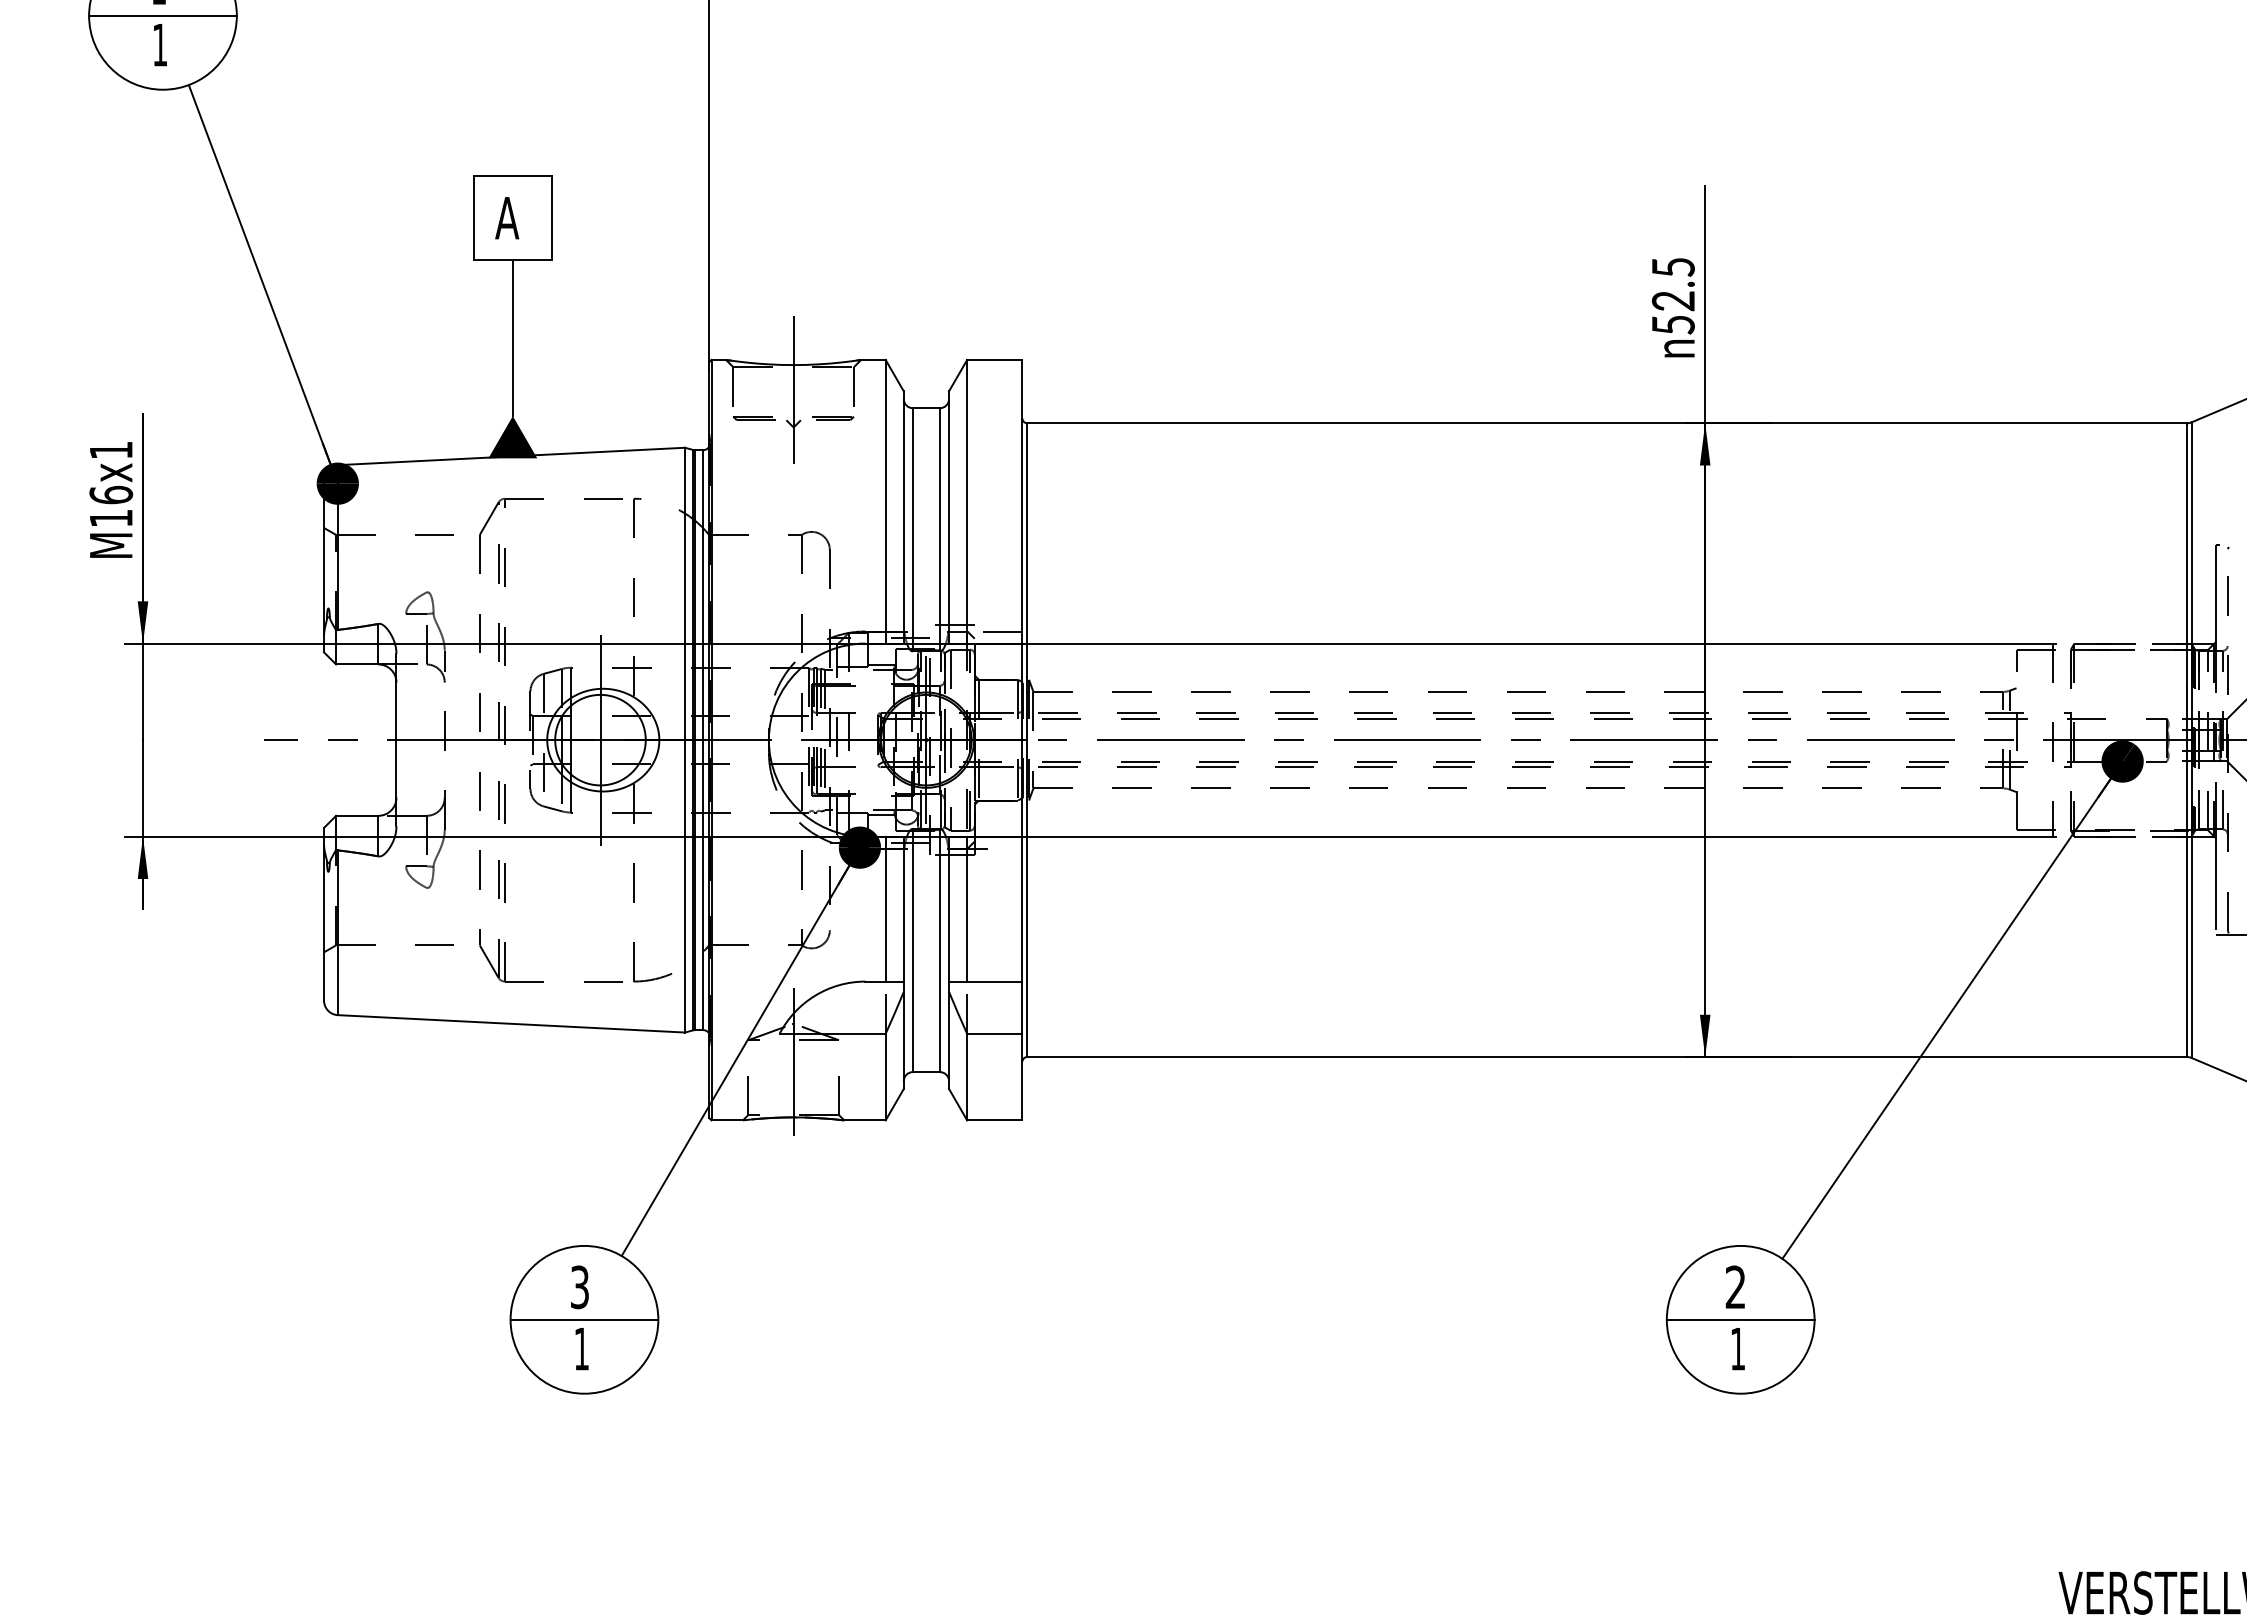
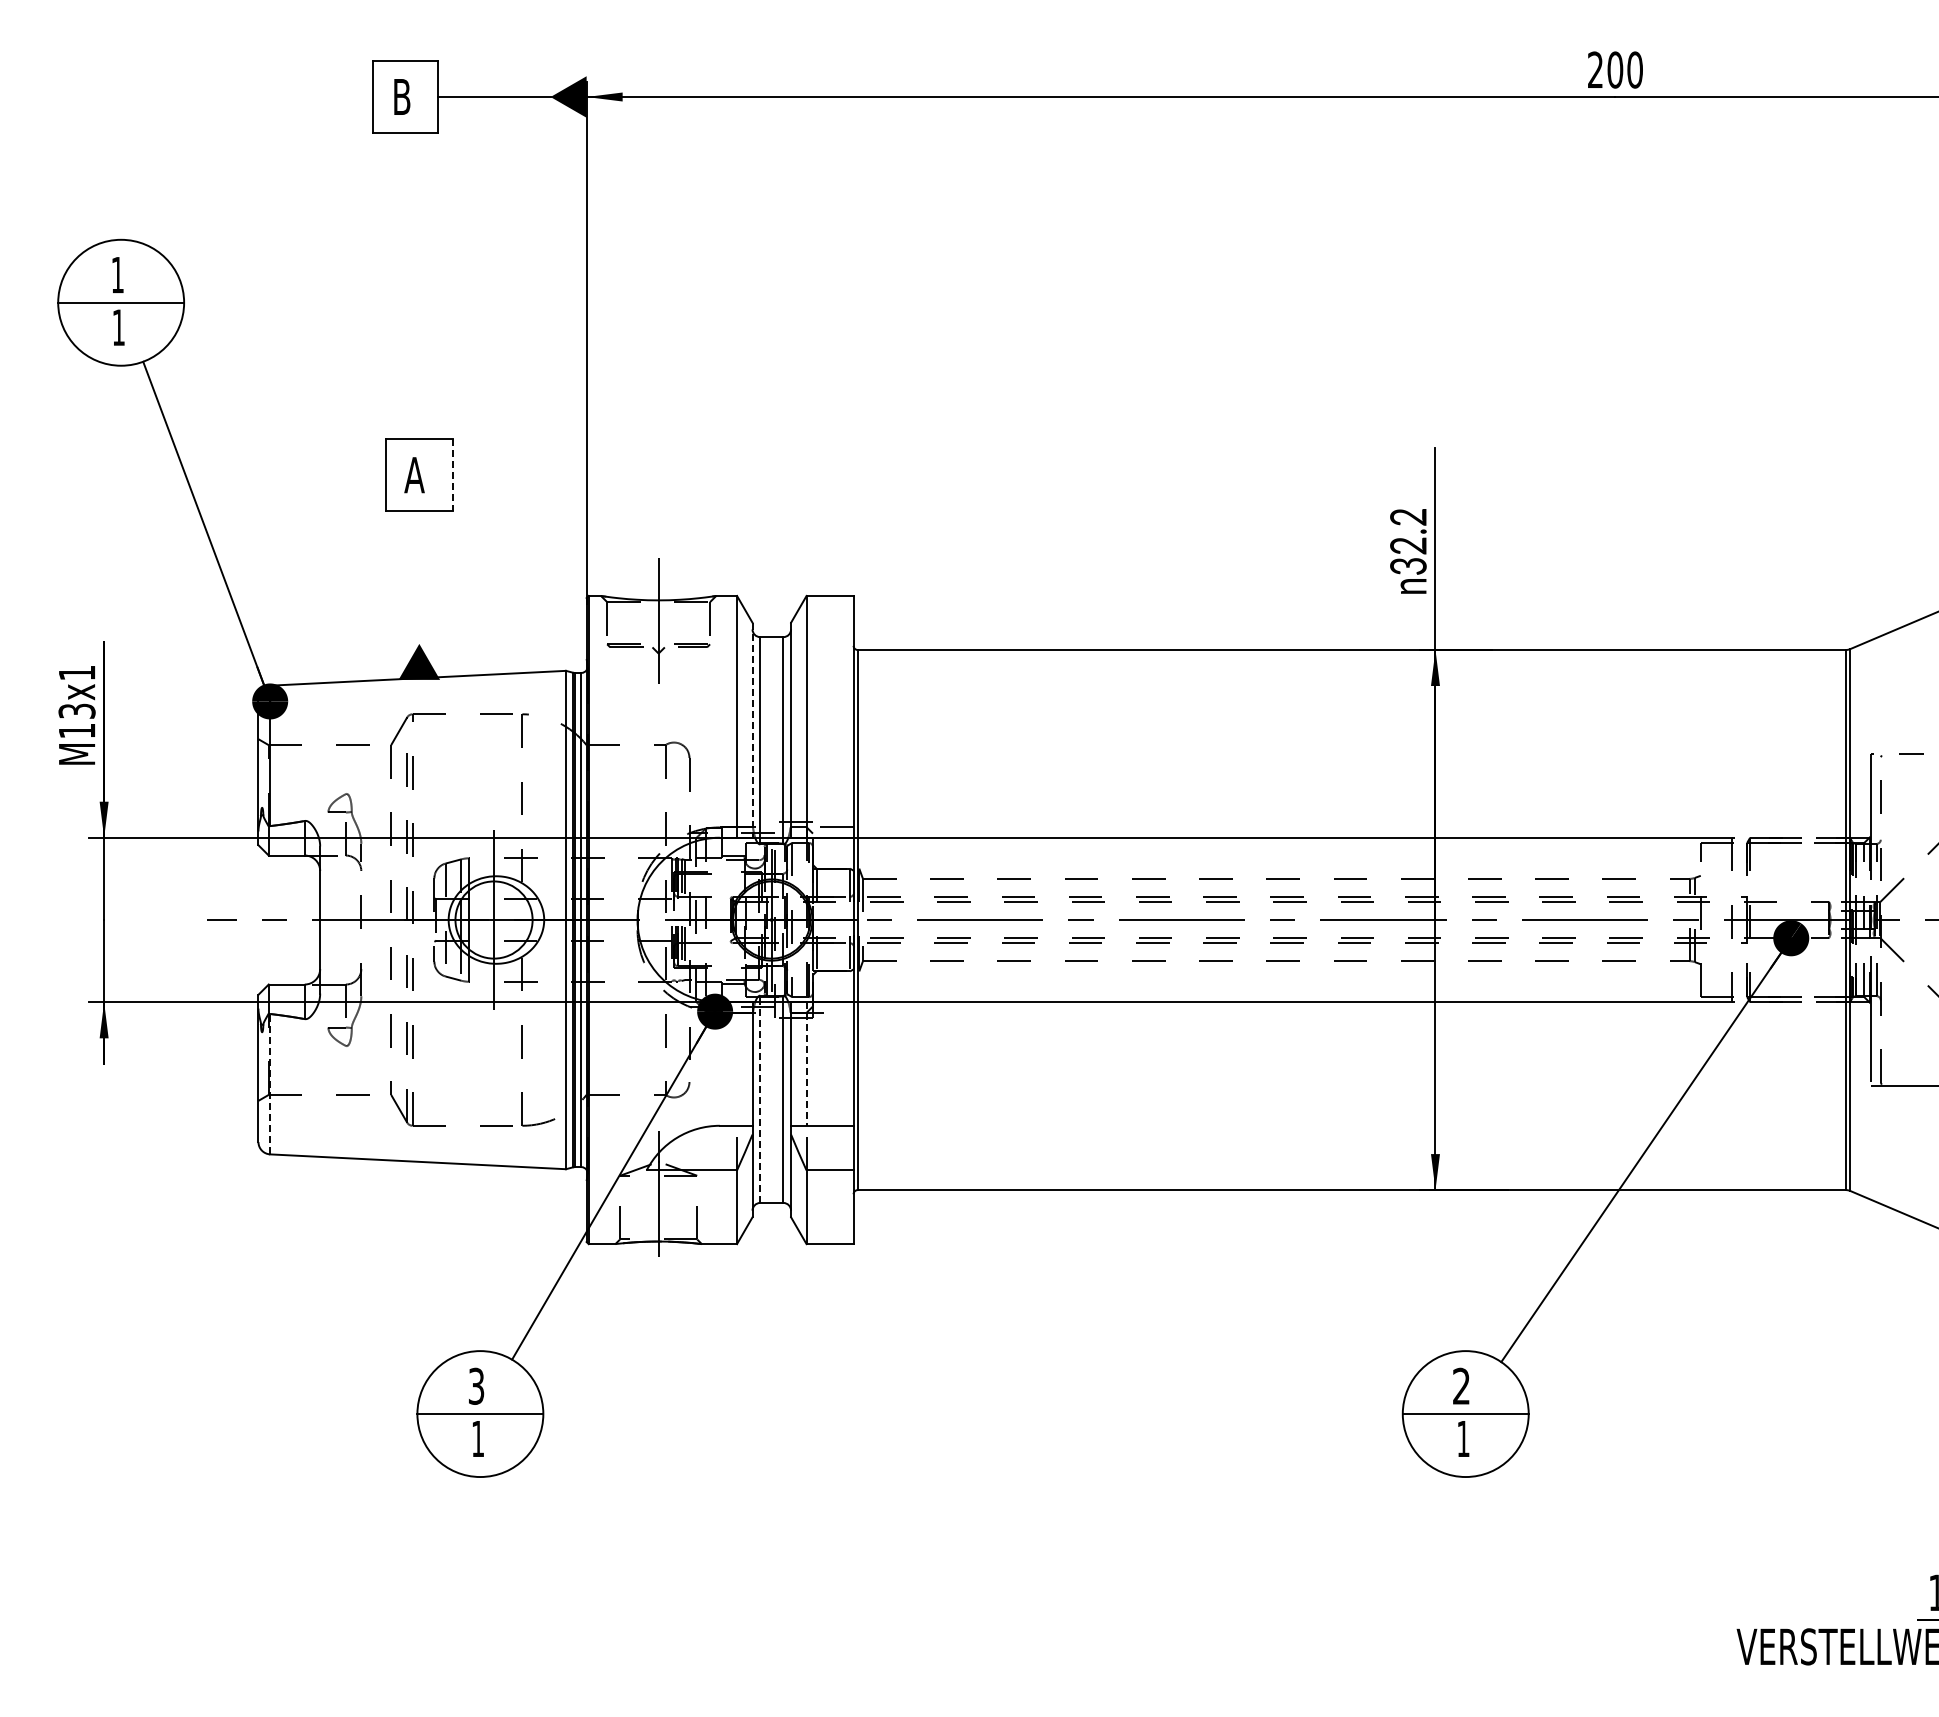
line: (551, 218) -> (452, 475), solid -> dashed
text: (1673, 295) -> (1408, 541), 52.5 -> 32.2
line: (513, 338) -> (419, 577), removed
text: (110, 494) -> (76, 710), M16x1 -> M13x1
line: (903, 517) -> (752, 730), solid -> dashed
line: (886, 908) -> (737, 1063), removed
line: (967, 909) -> (806, 1064), solid -> dashed
line: (338, 931) -> (270, 1083), solid -> dashed
line: (913, 950) -> (760, 1099), solid -> dashed

